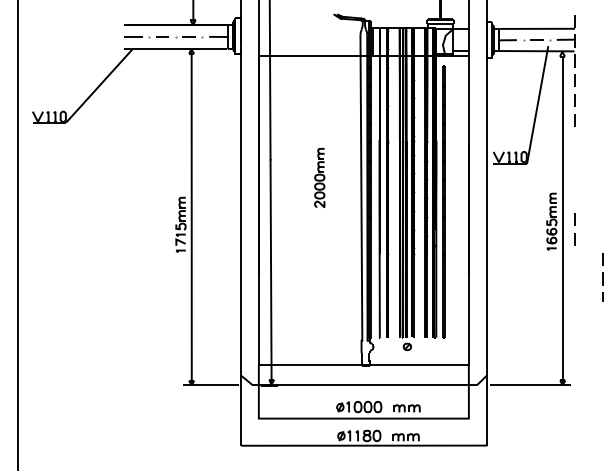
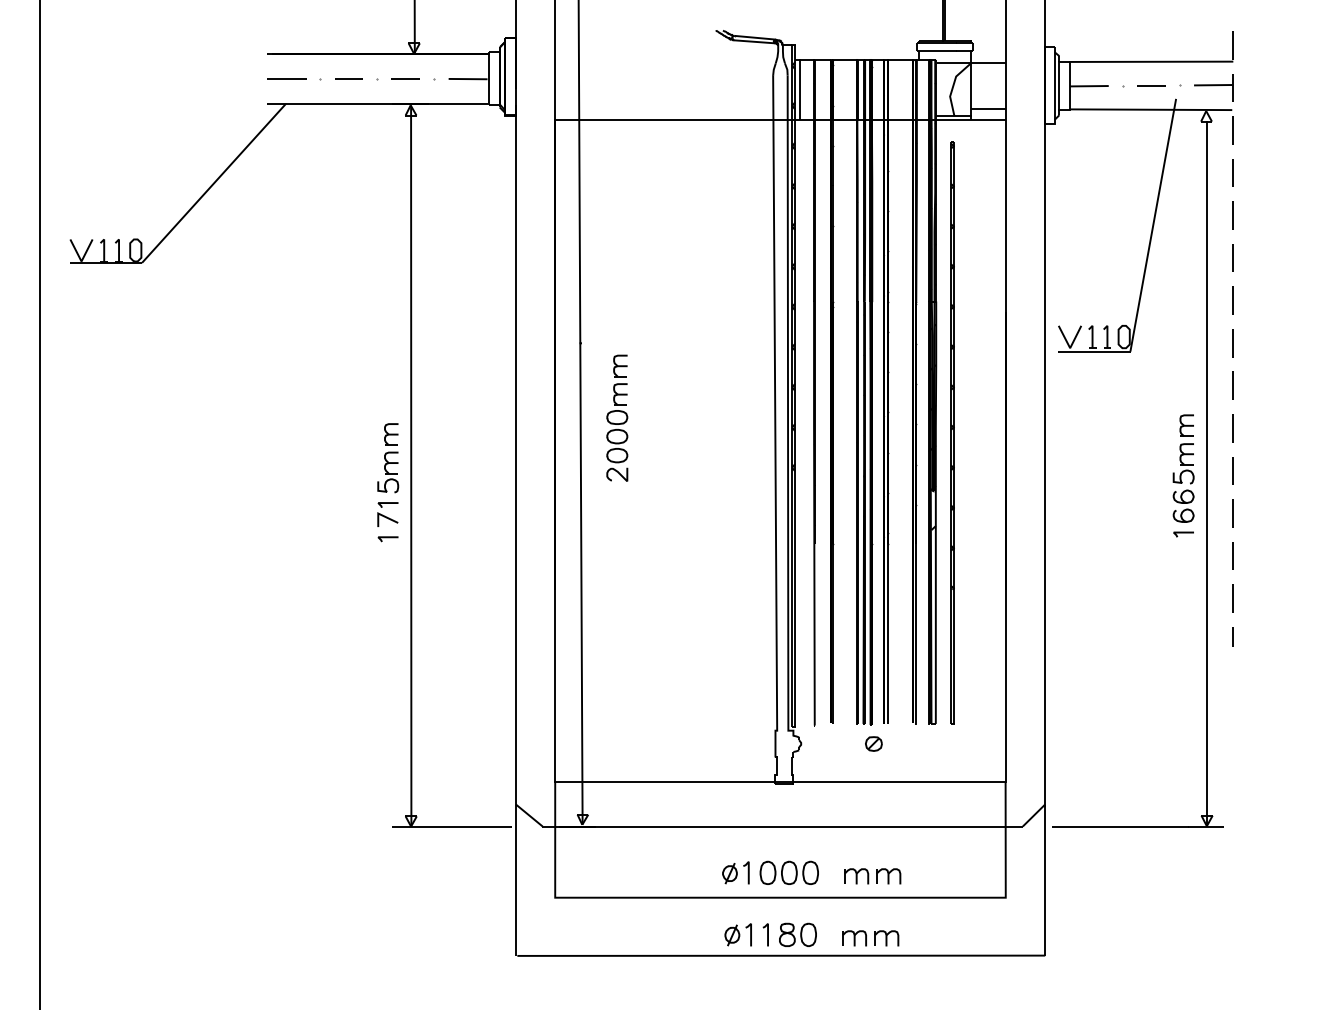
line: (574, 166) -> (1232, 357), added
part: (319, 177) -> (616, 417), moved
line: (602, 277) -> (1232, 595), moved

